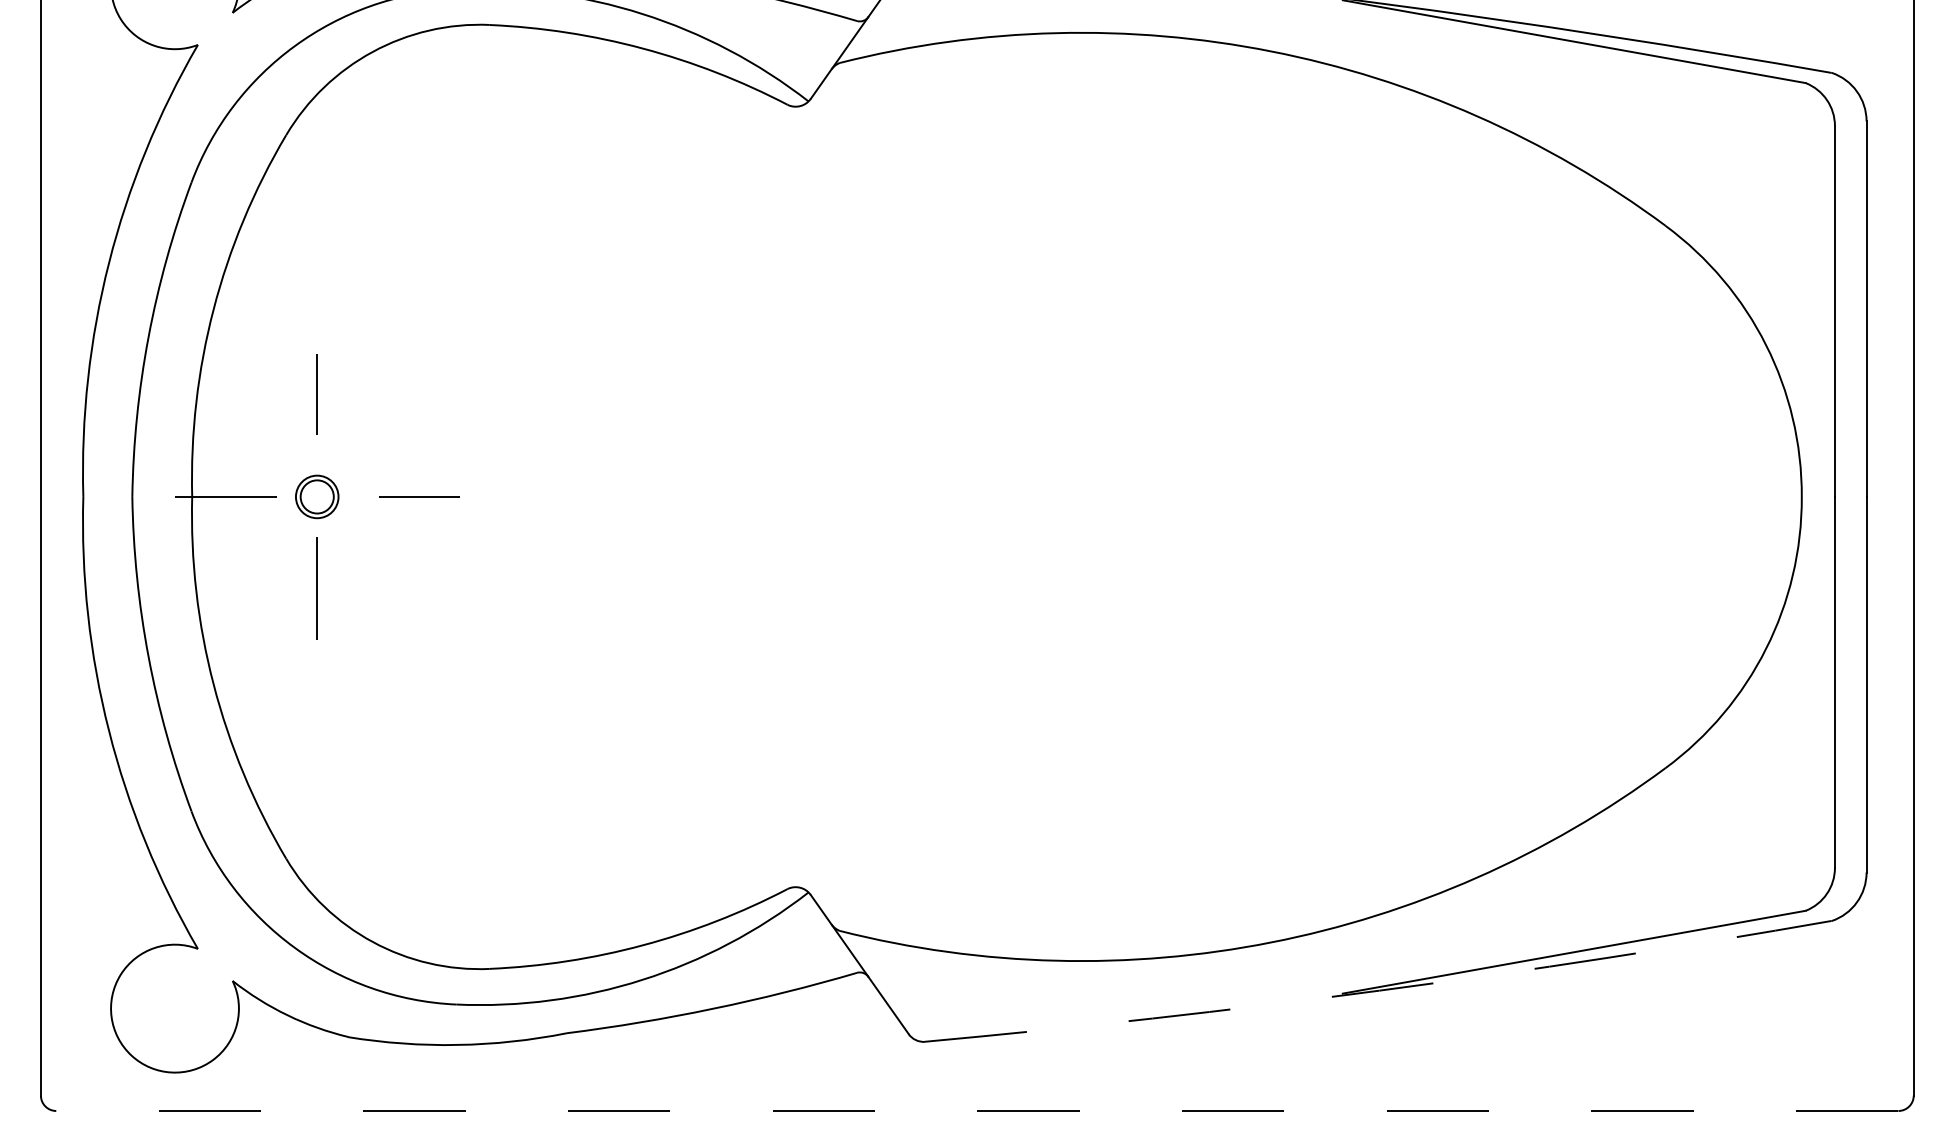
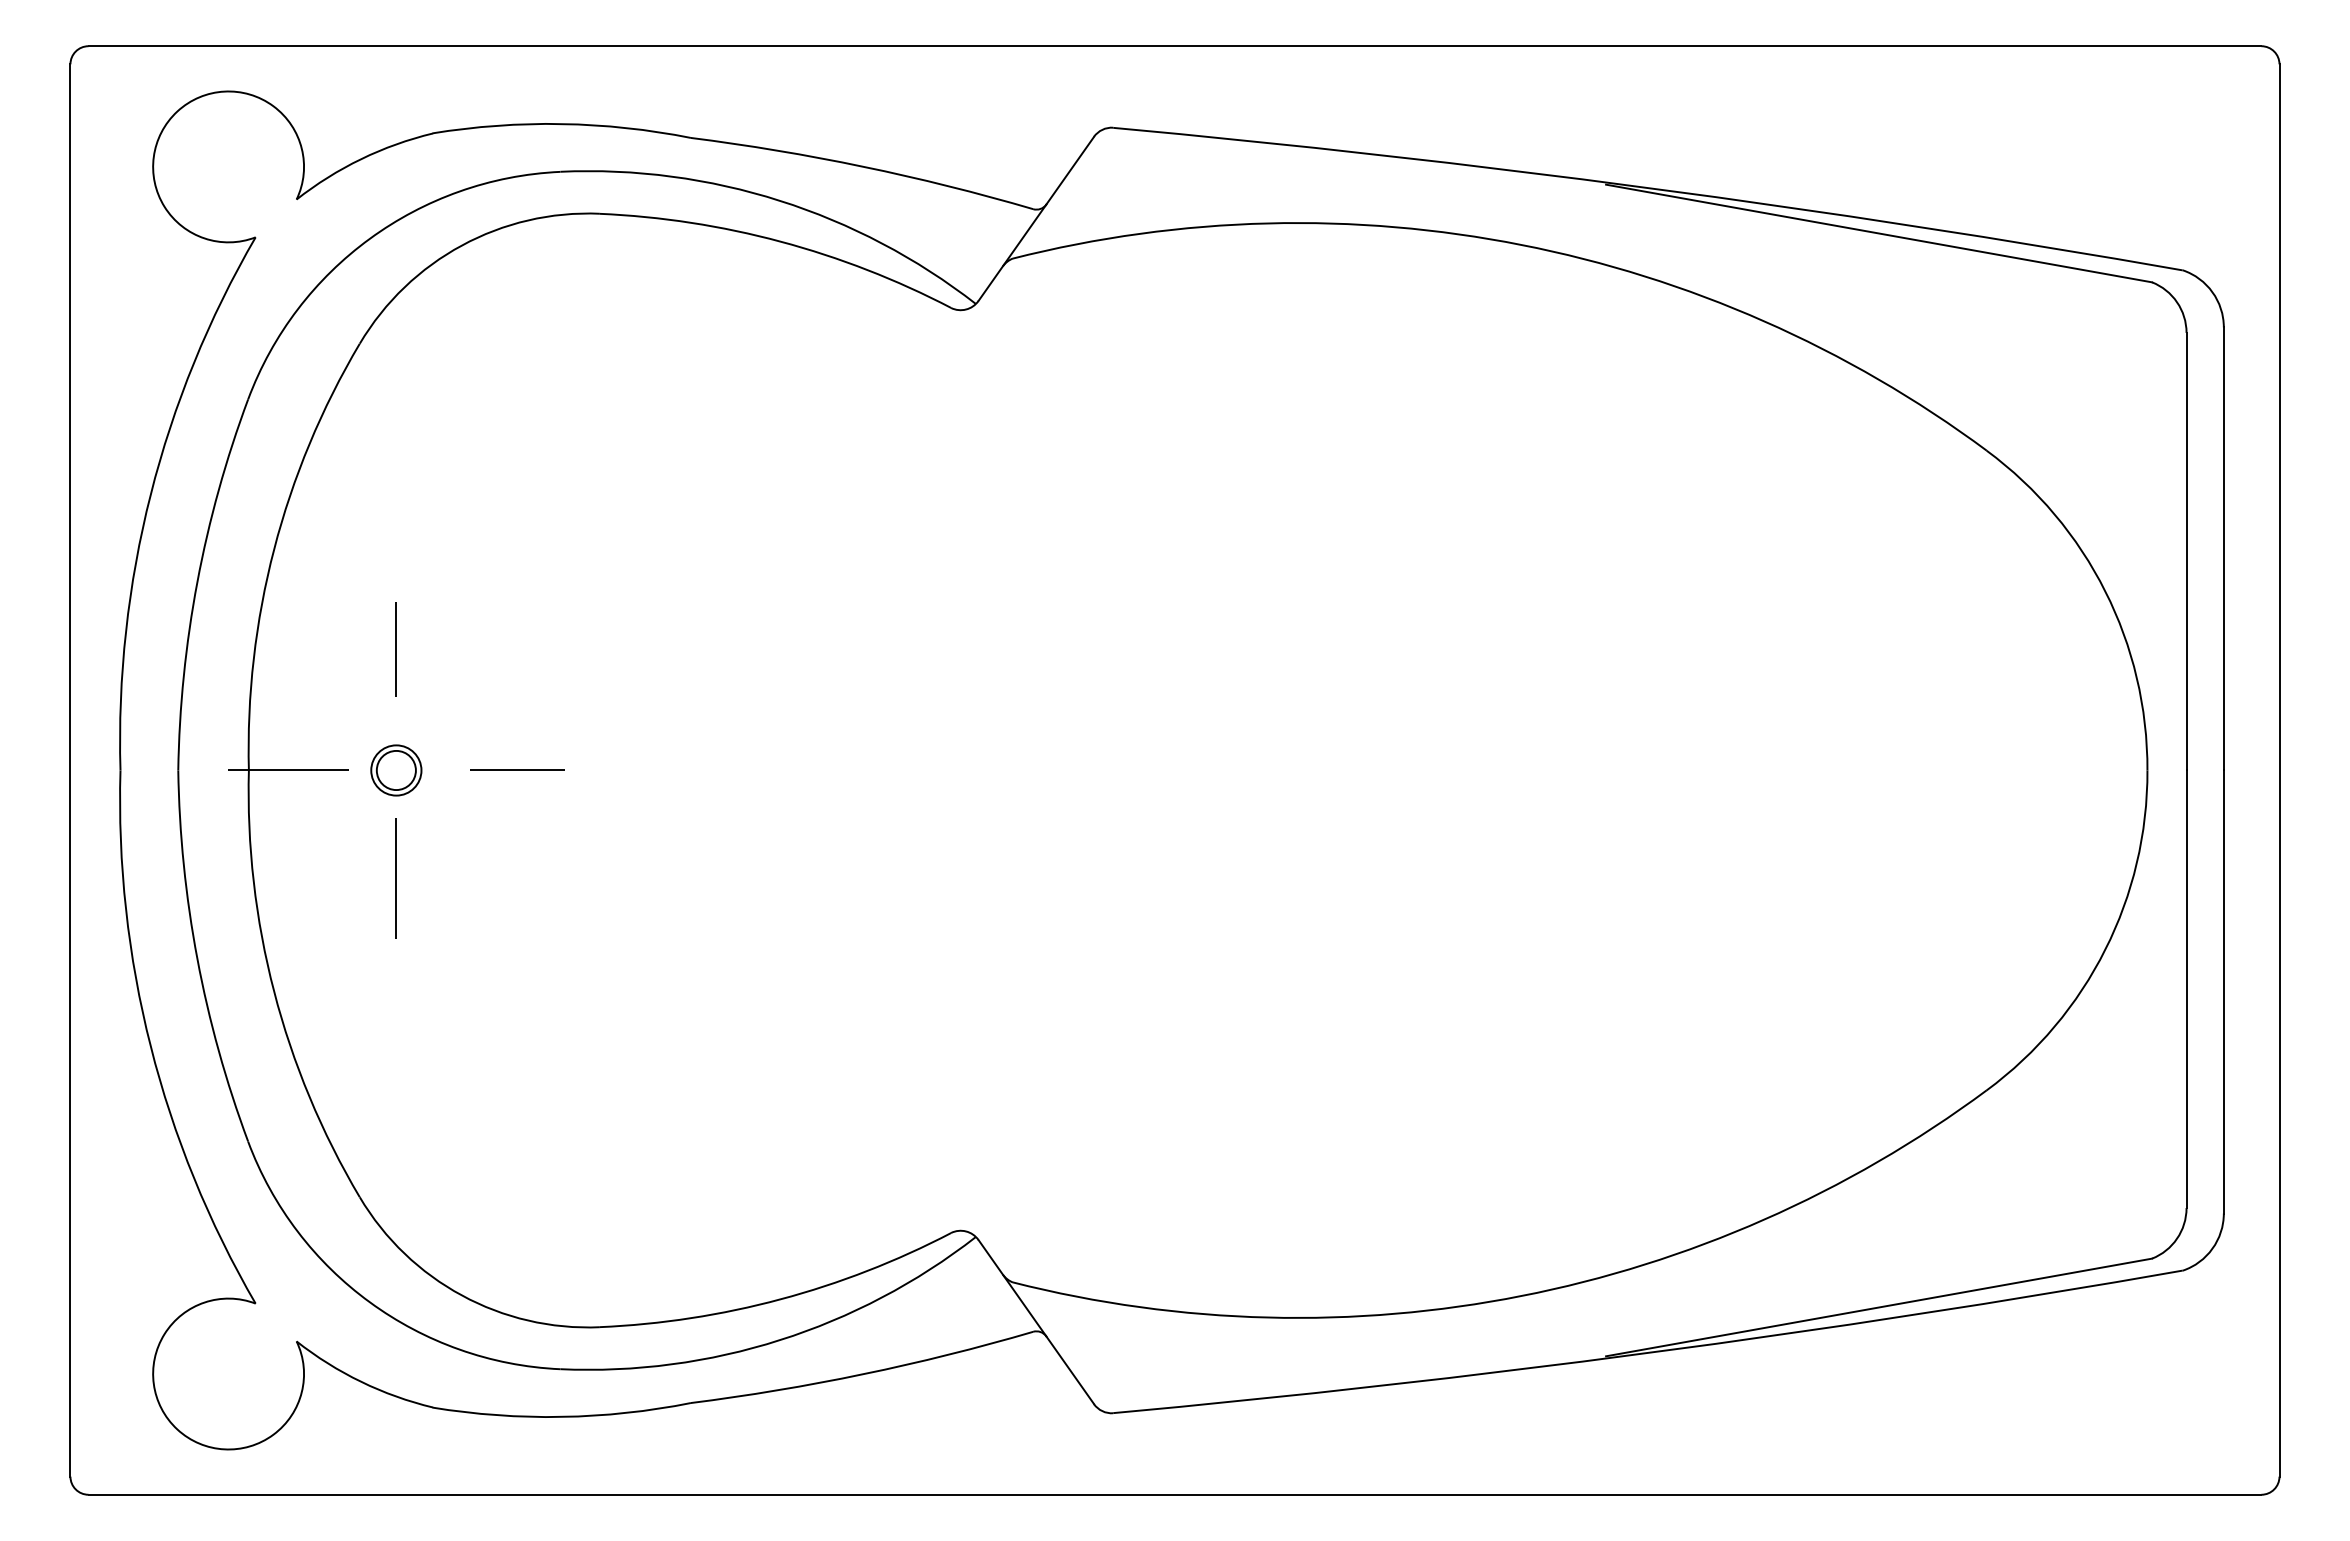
arc: (1379, 990) -> (1649, 1352), dashed -> solid
line: (976, 1110) -> (1174, 1494), dashed -> solid

